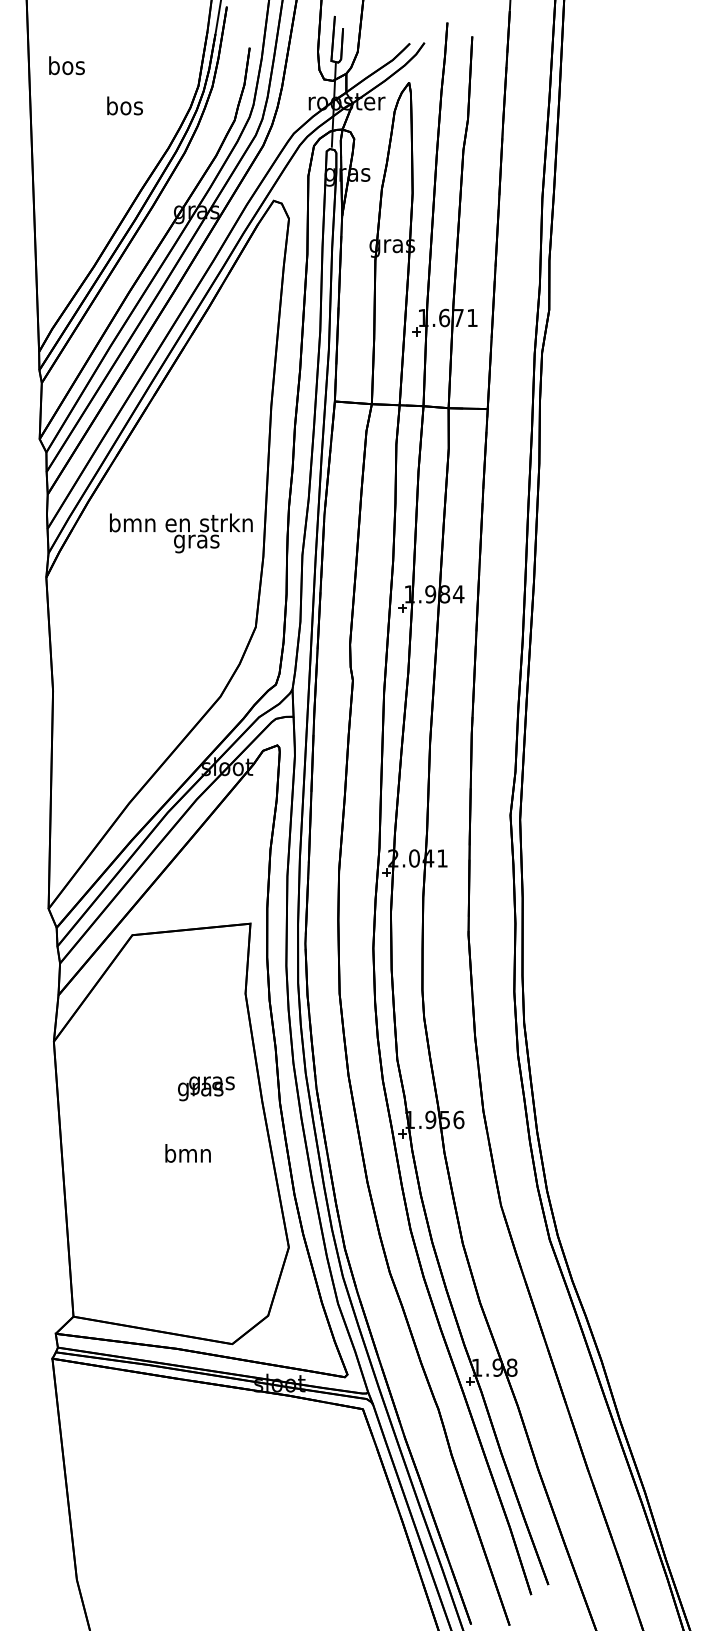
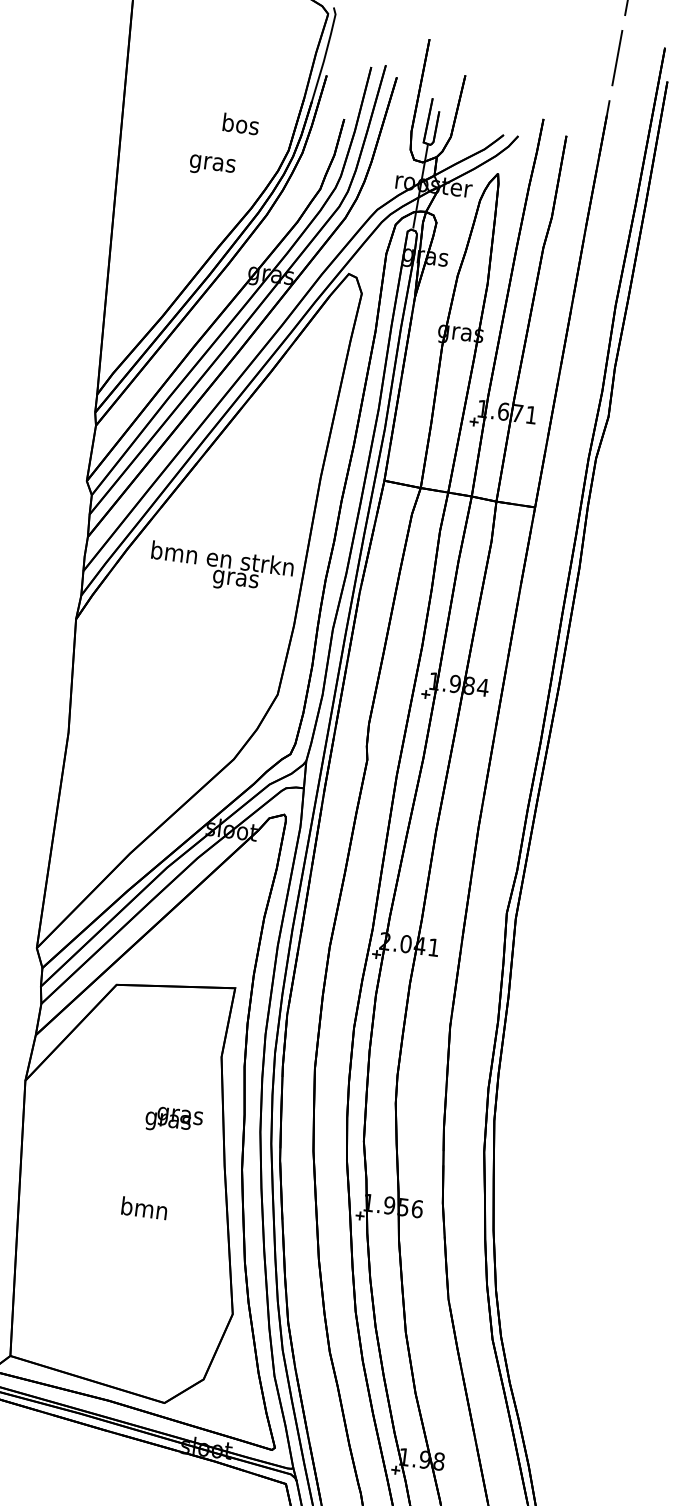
text: (66, 65) -> (240, 123), moved
text: (124, 108) -> (212, 163), bos -> gras
text: (181, 533) -> (221, 569), moved
text: (206, 1088) -> (174, 1120), moved

